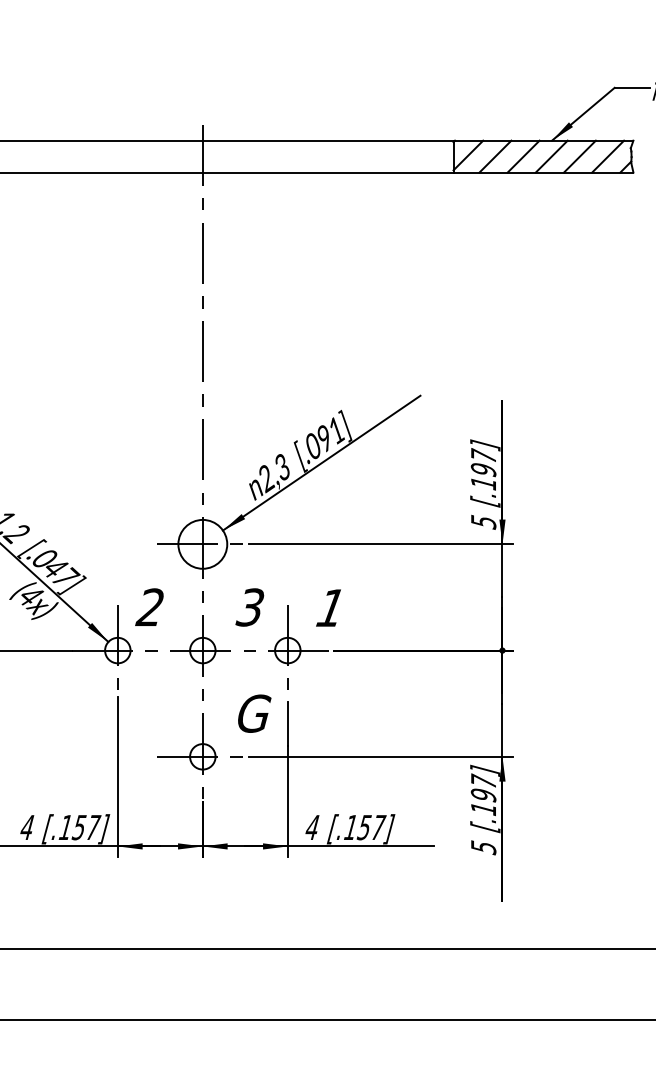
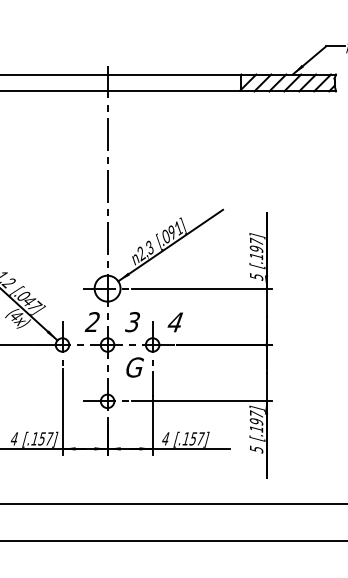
text: (147, 606) -> (91, 321), moved
text: (328, 608) -> (174, 322), 1 -> 4
text: (253, 713) -> (134, 367), moved

